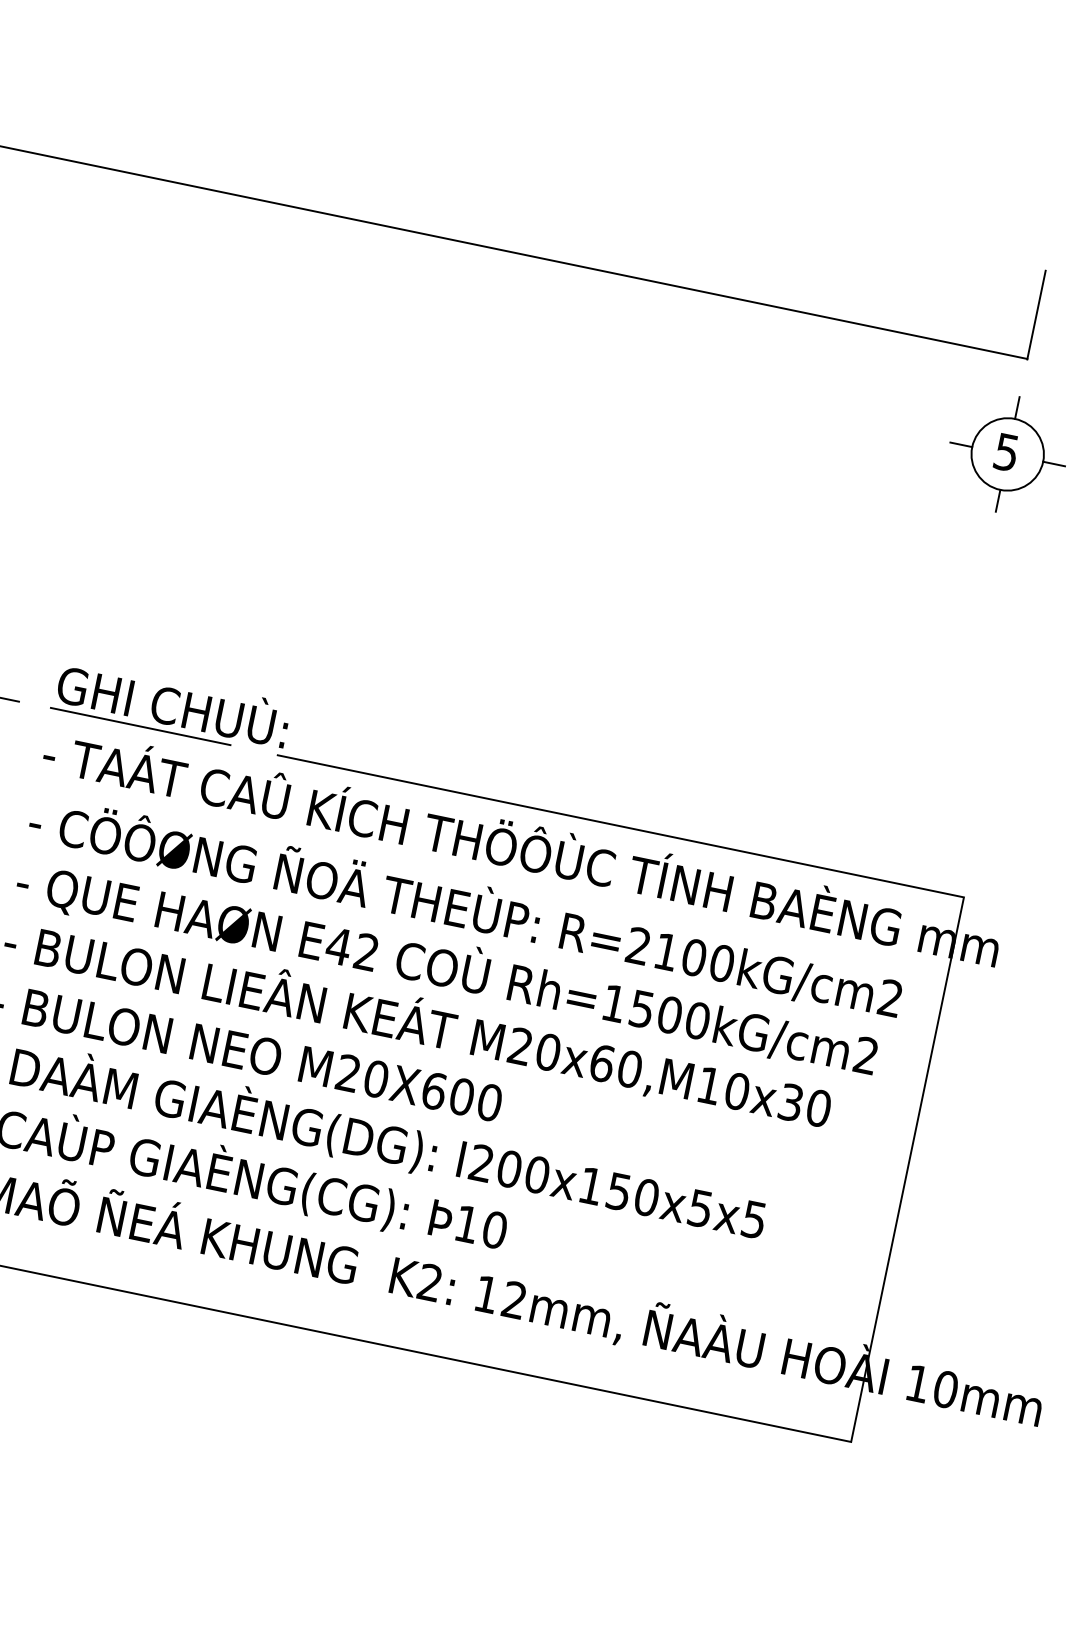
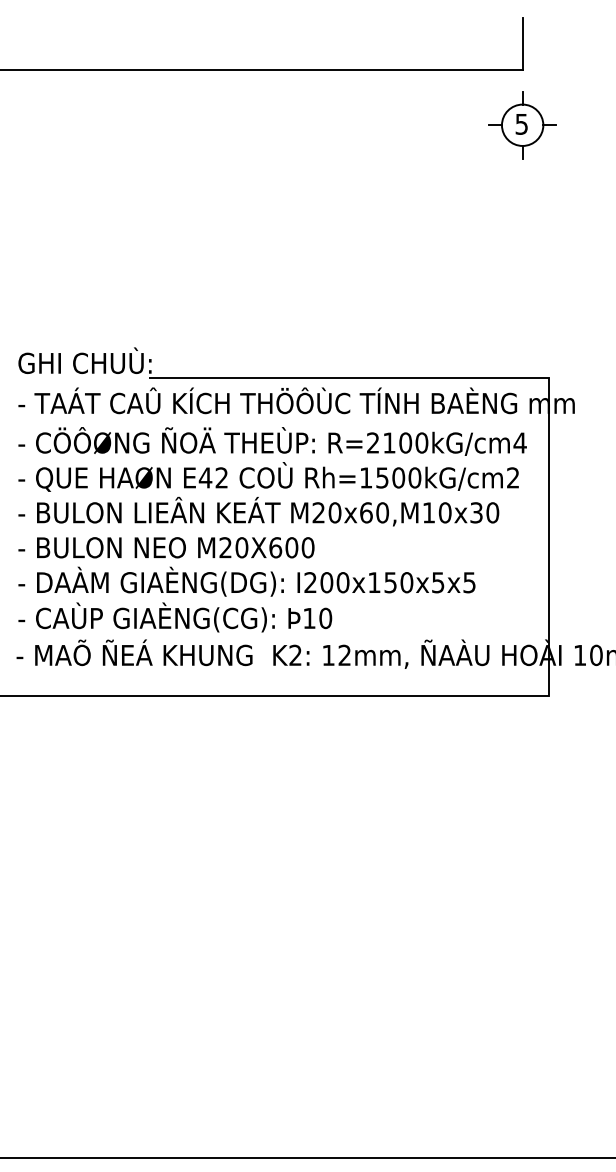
line: (139, 725) -> (68, 377), removed
text: (889, 997) -> (519, 442), R=2100kG/cm2 -> R=2100kG/cm4

